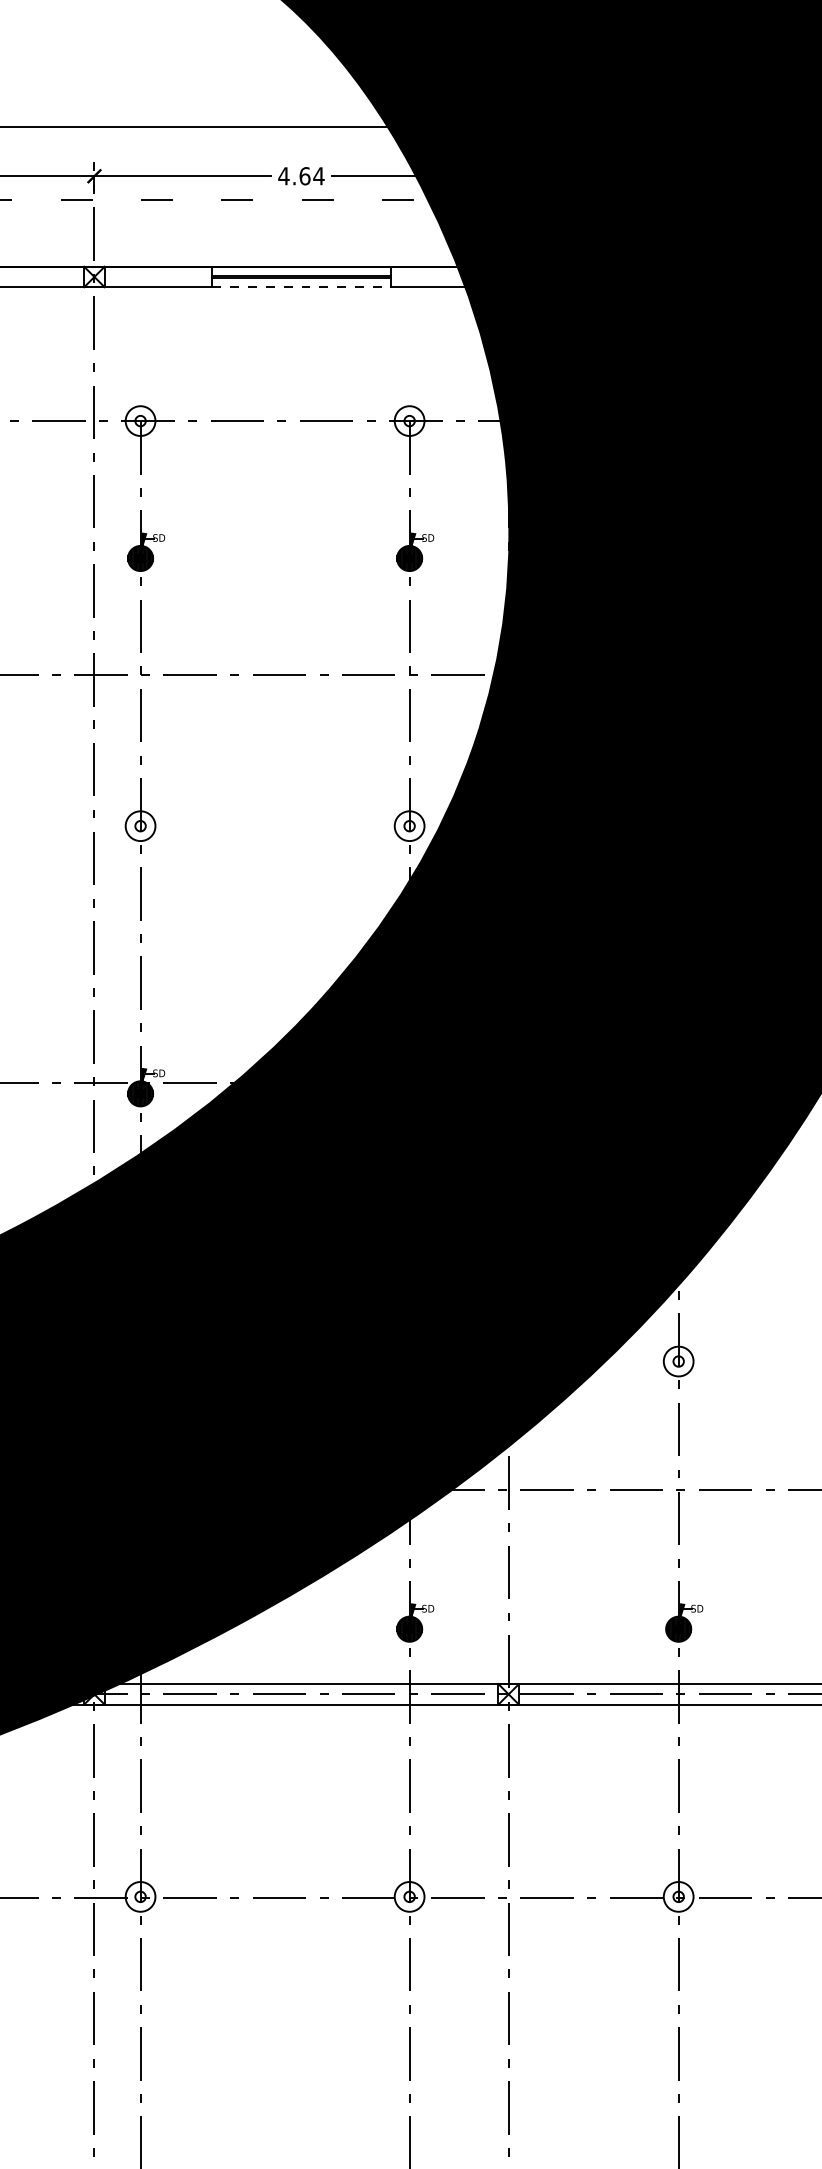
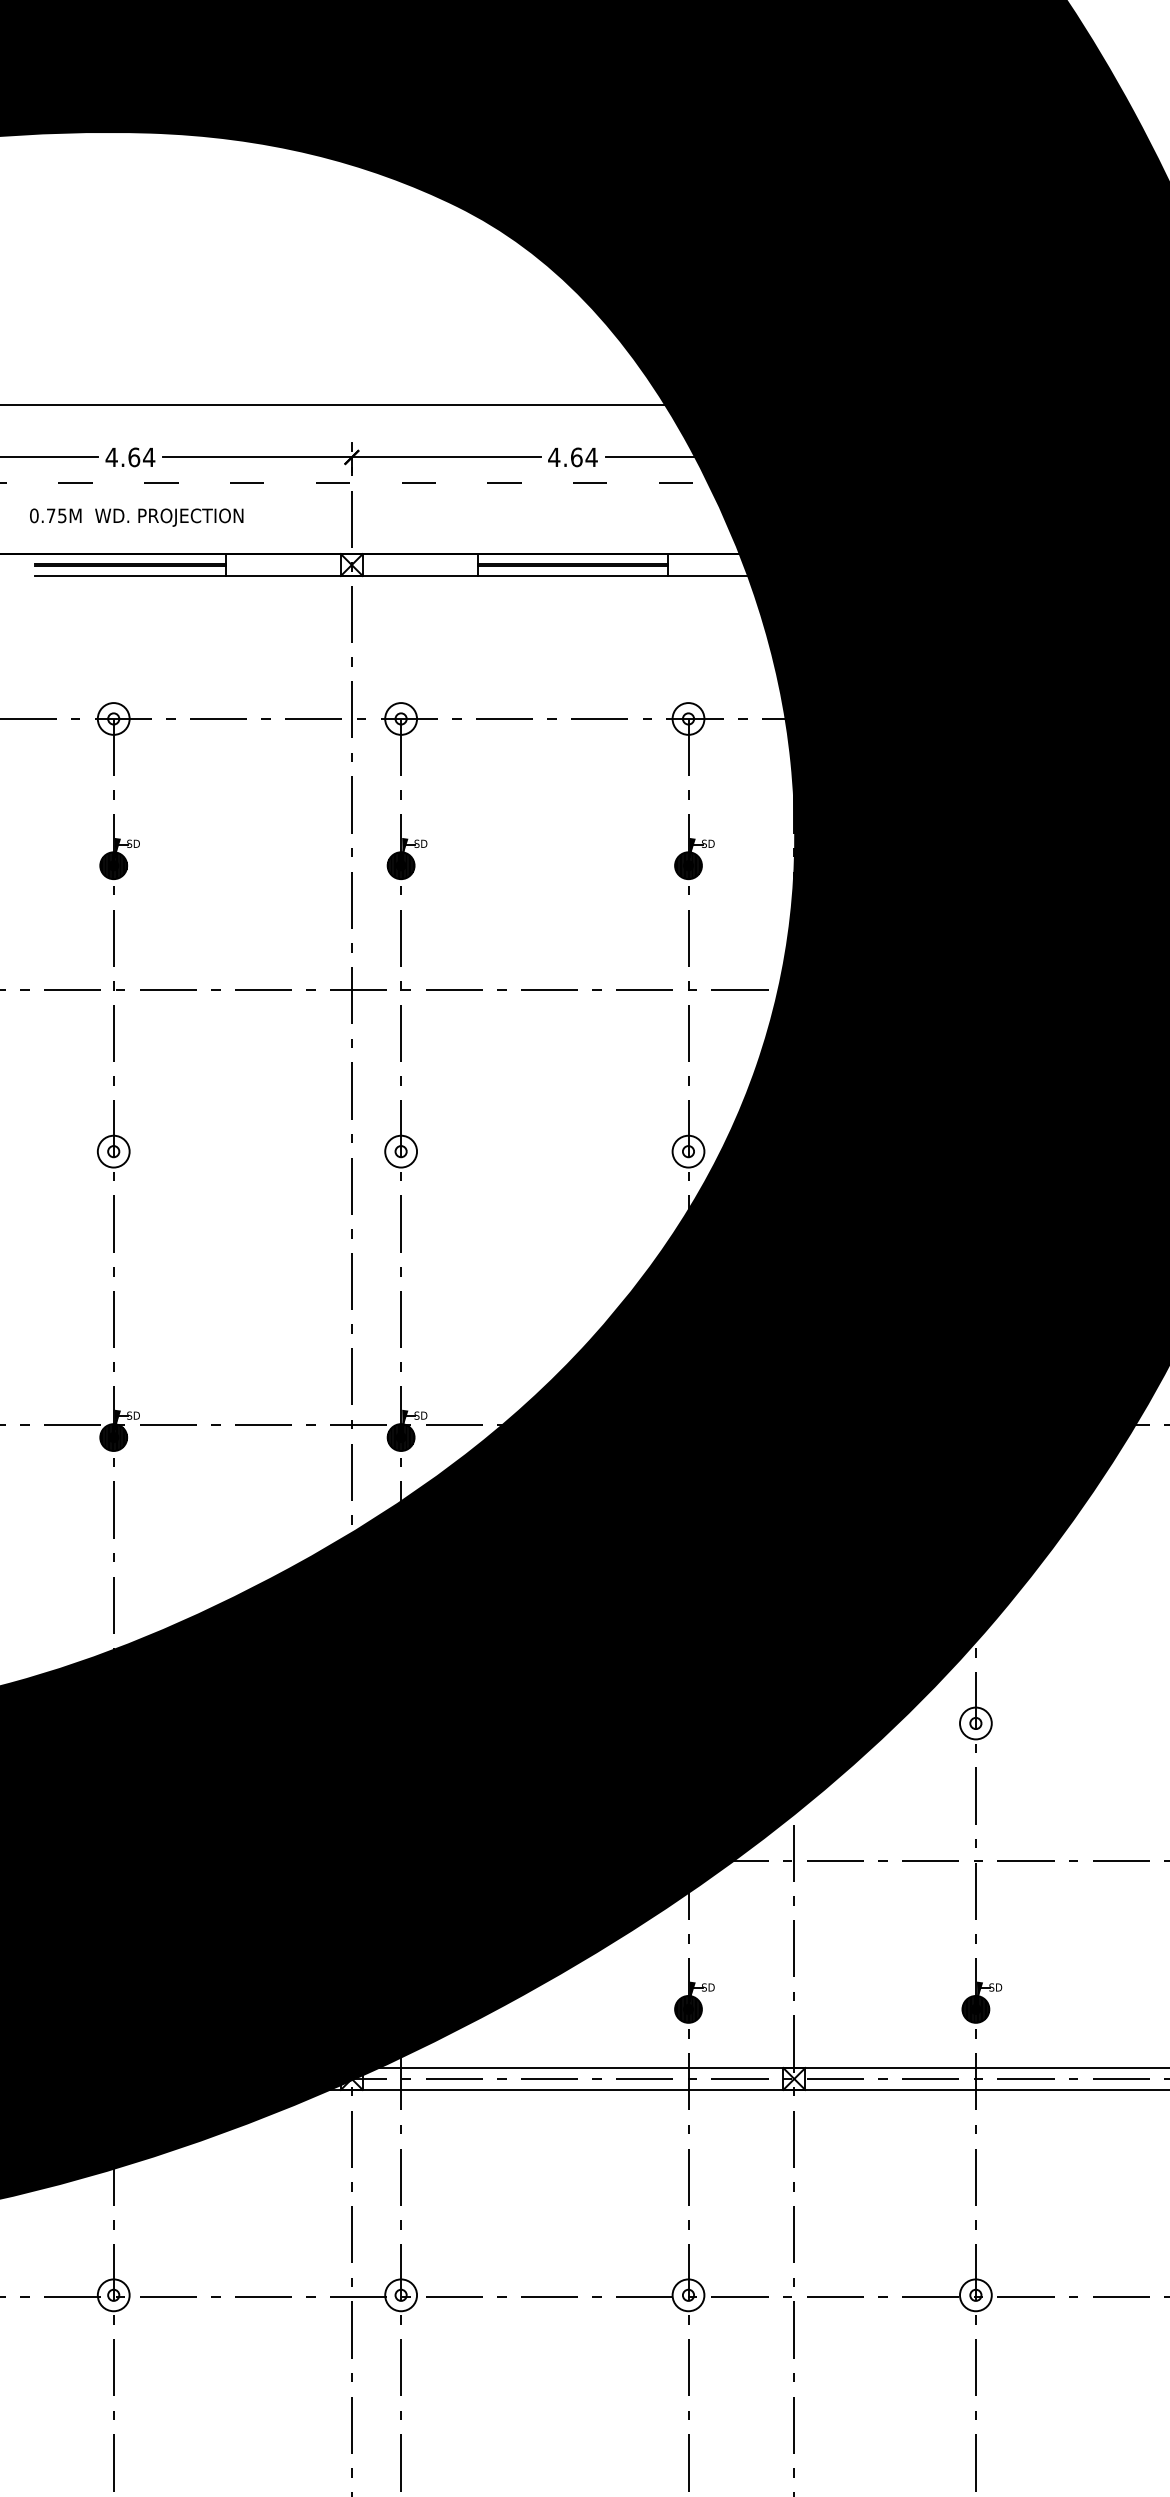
line: (301, 287) -> (573, 576), dashed -> solid

